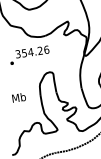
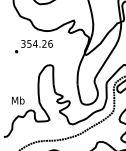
text: (19, 97) -> (18, 100), moved

